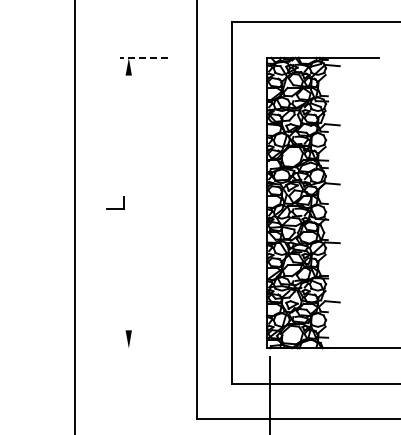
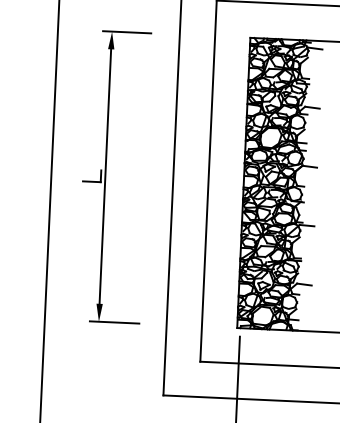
line: (143, 57) -> (126, 31), dashed -> solid
line: (128, 202) -> (105, 176), added
line: (144, 348) -> (114, 322), added

